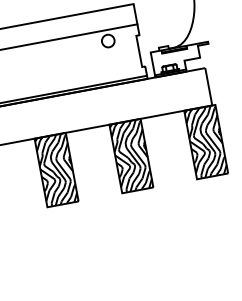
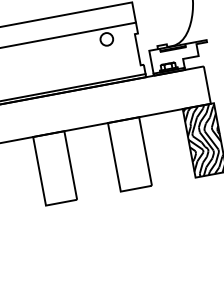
hatch: (130, 155) -> (129, 153), removed
hatch: (56, 169) -> (55, 167), removed

